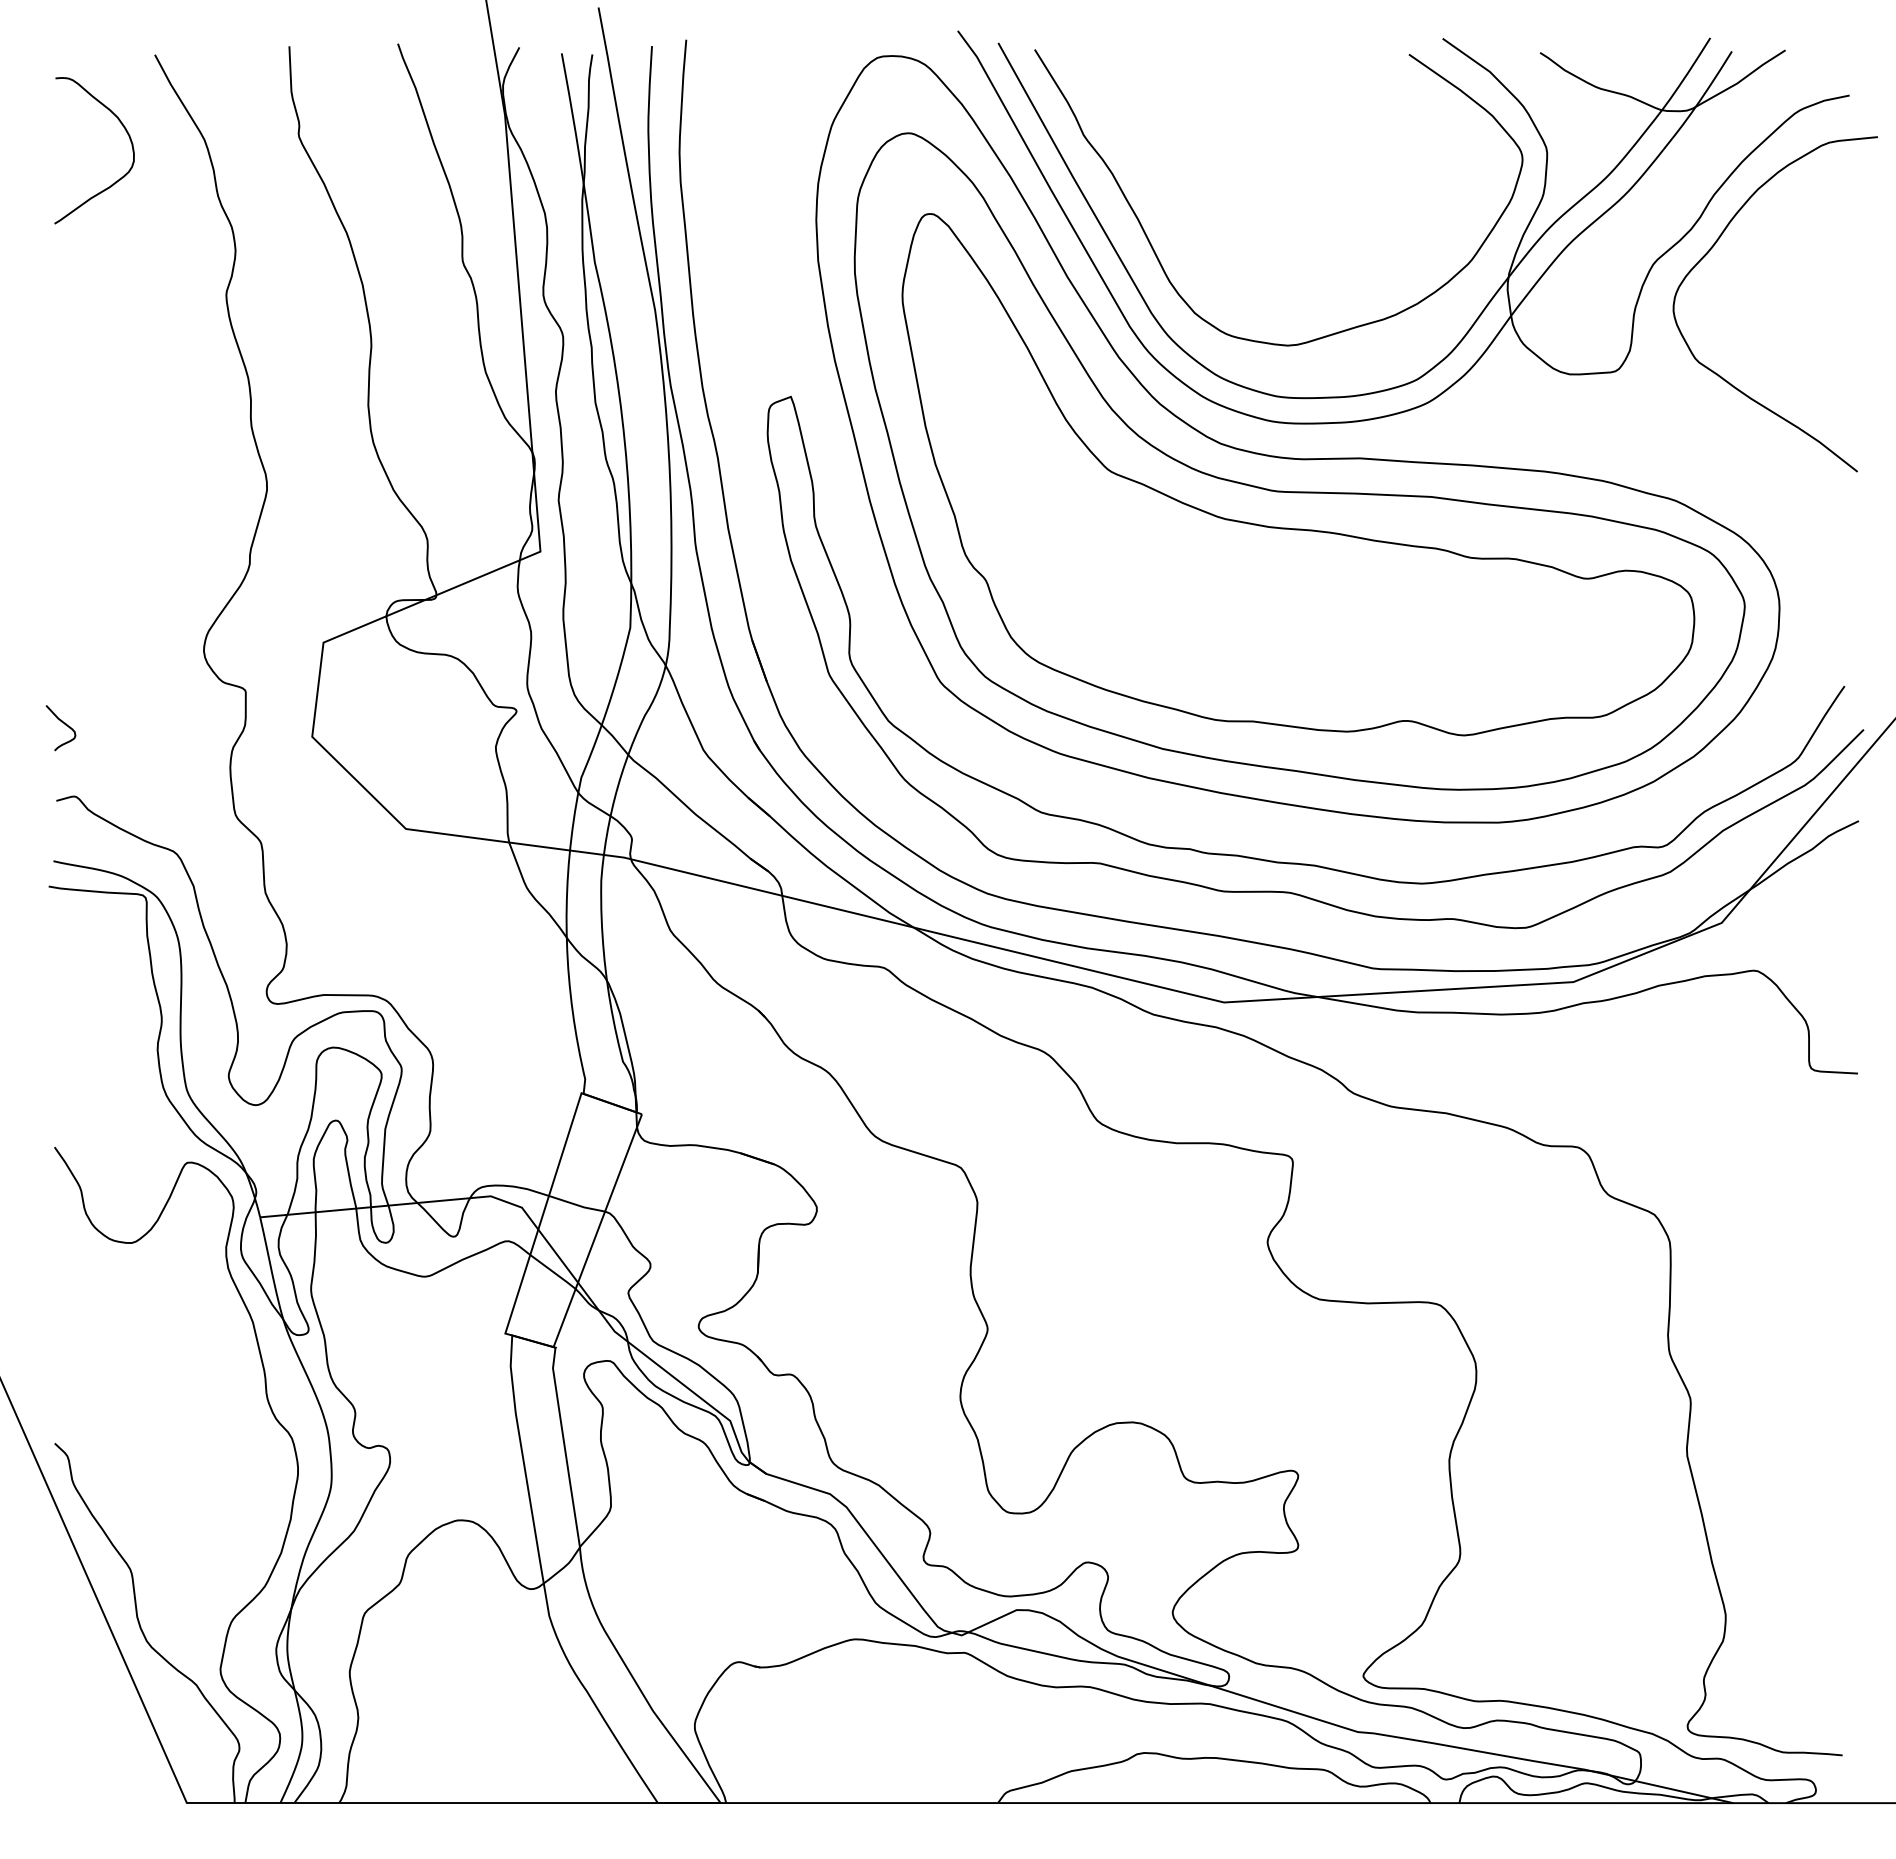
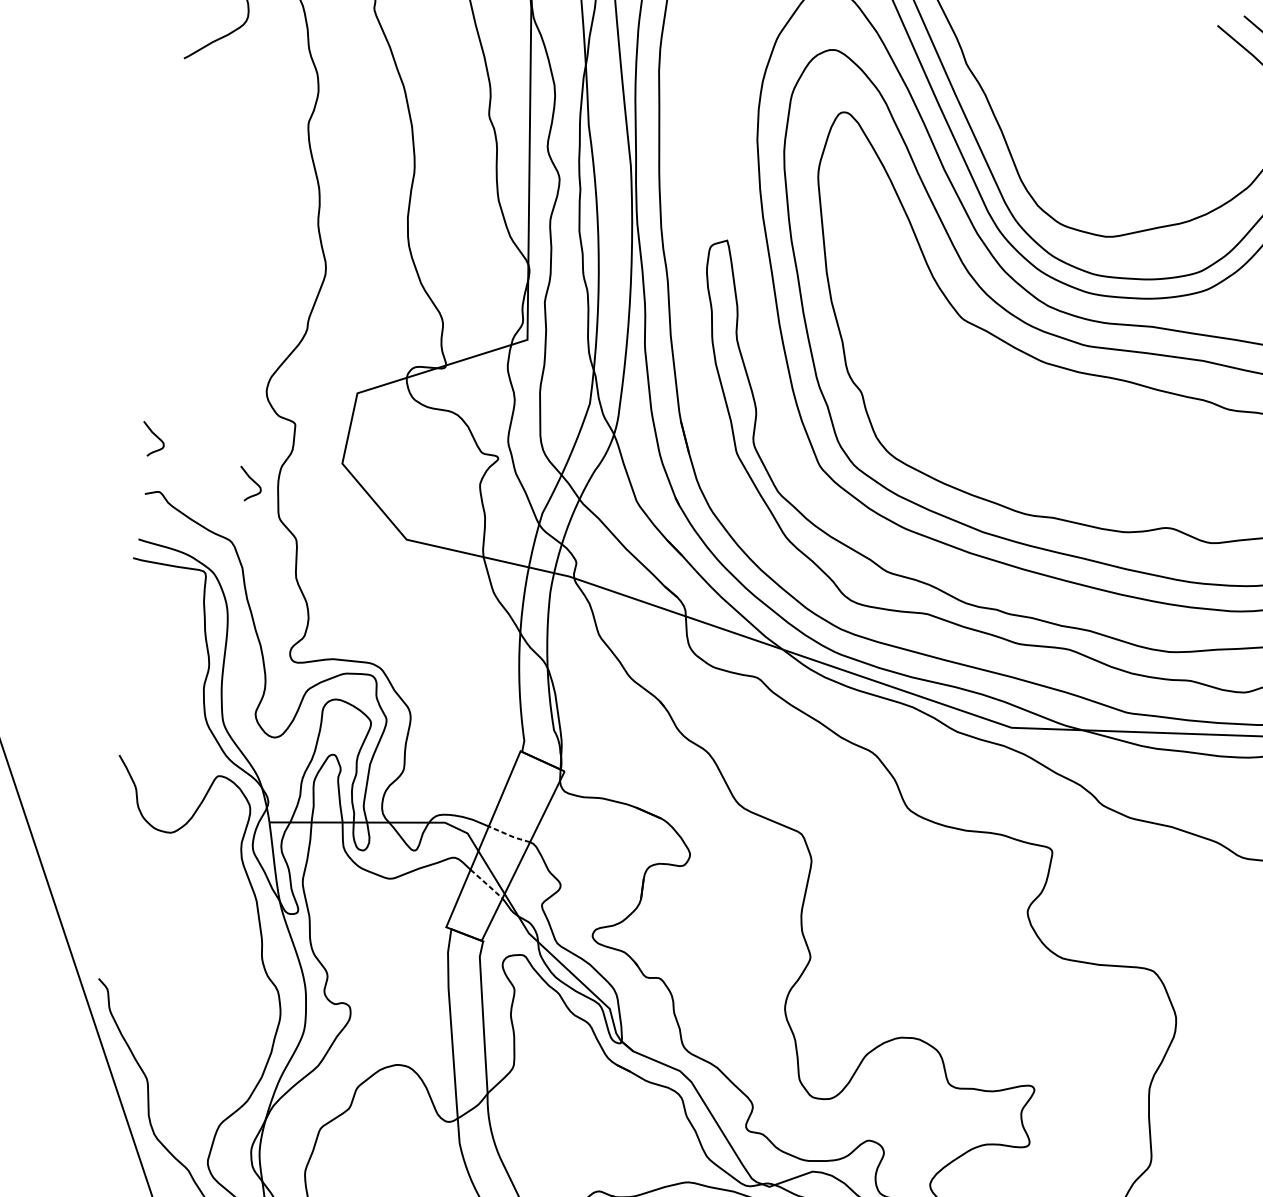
curve: (197, 771) -> (253, 481), added
line: (577, 1205) -> (509, 835), solid -> dashed
line: (554, 1272) -> (487, 884), solid -> dashed

